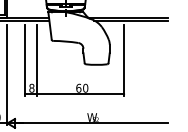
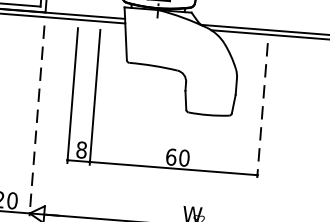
line: (124, 60) -> (262, 110), solid -> dashed
line: (7, 74) -> (37, 120), solid -> dashed

